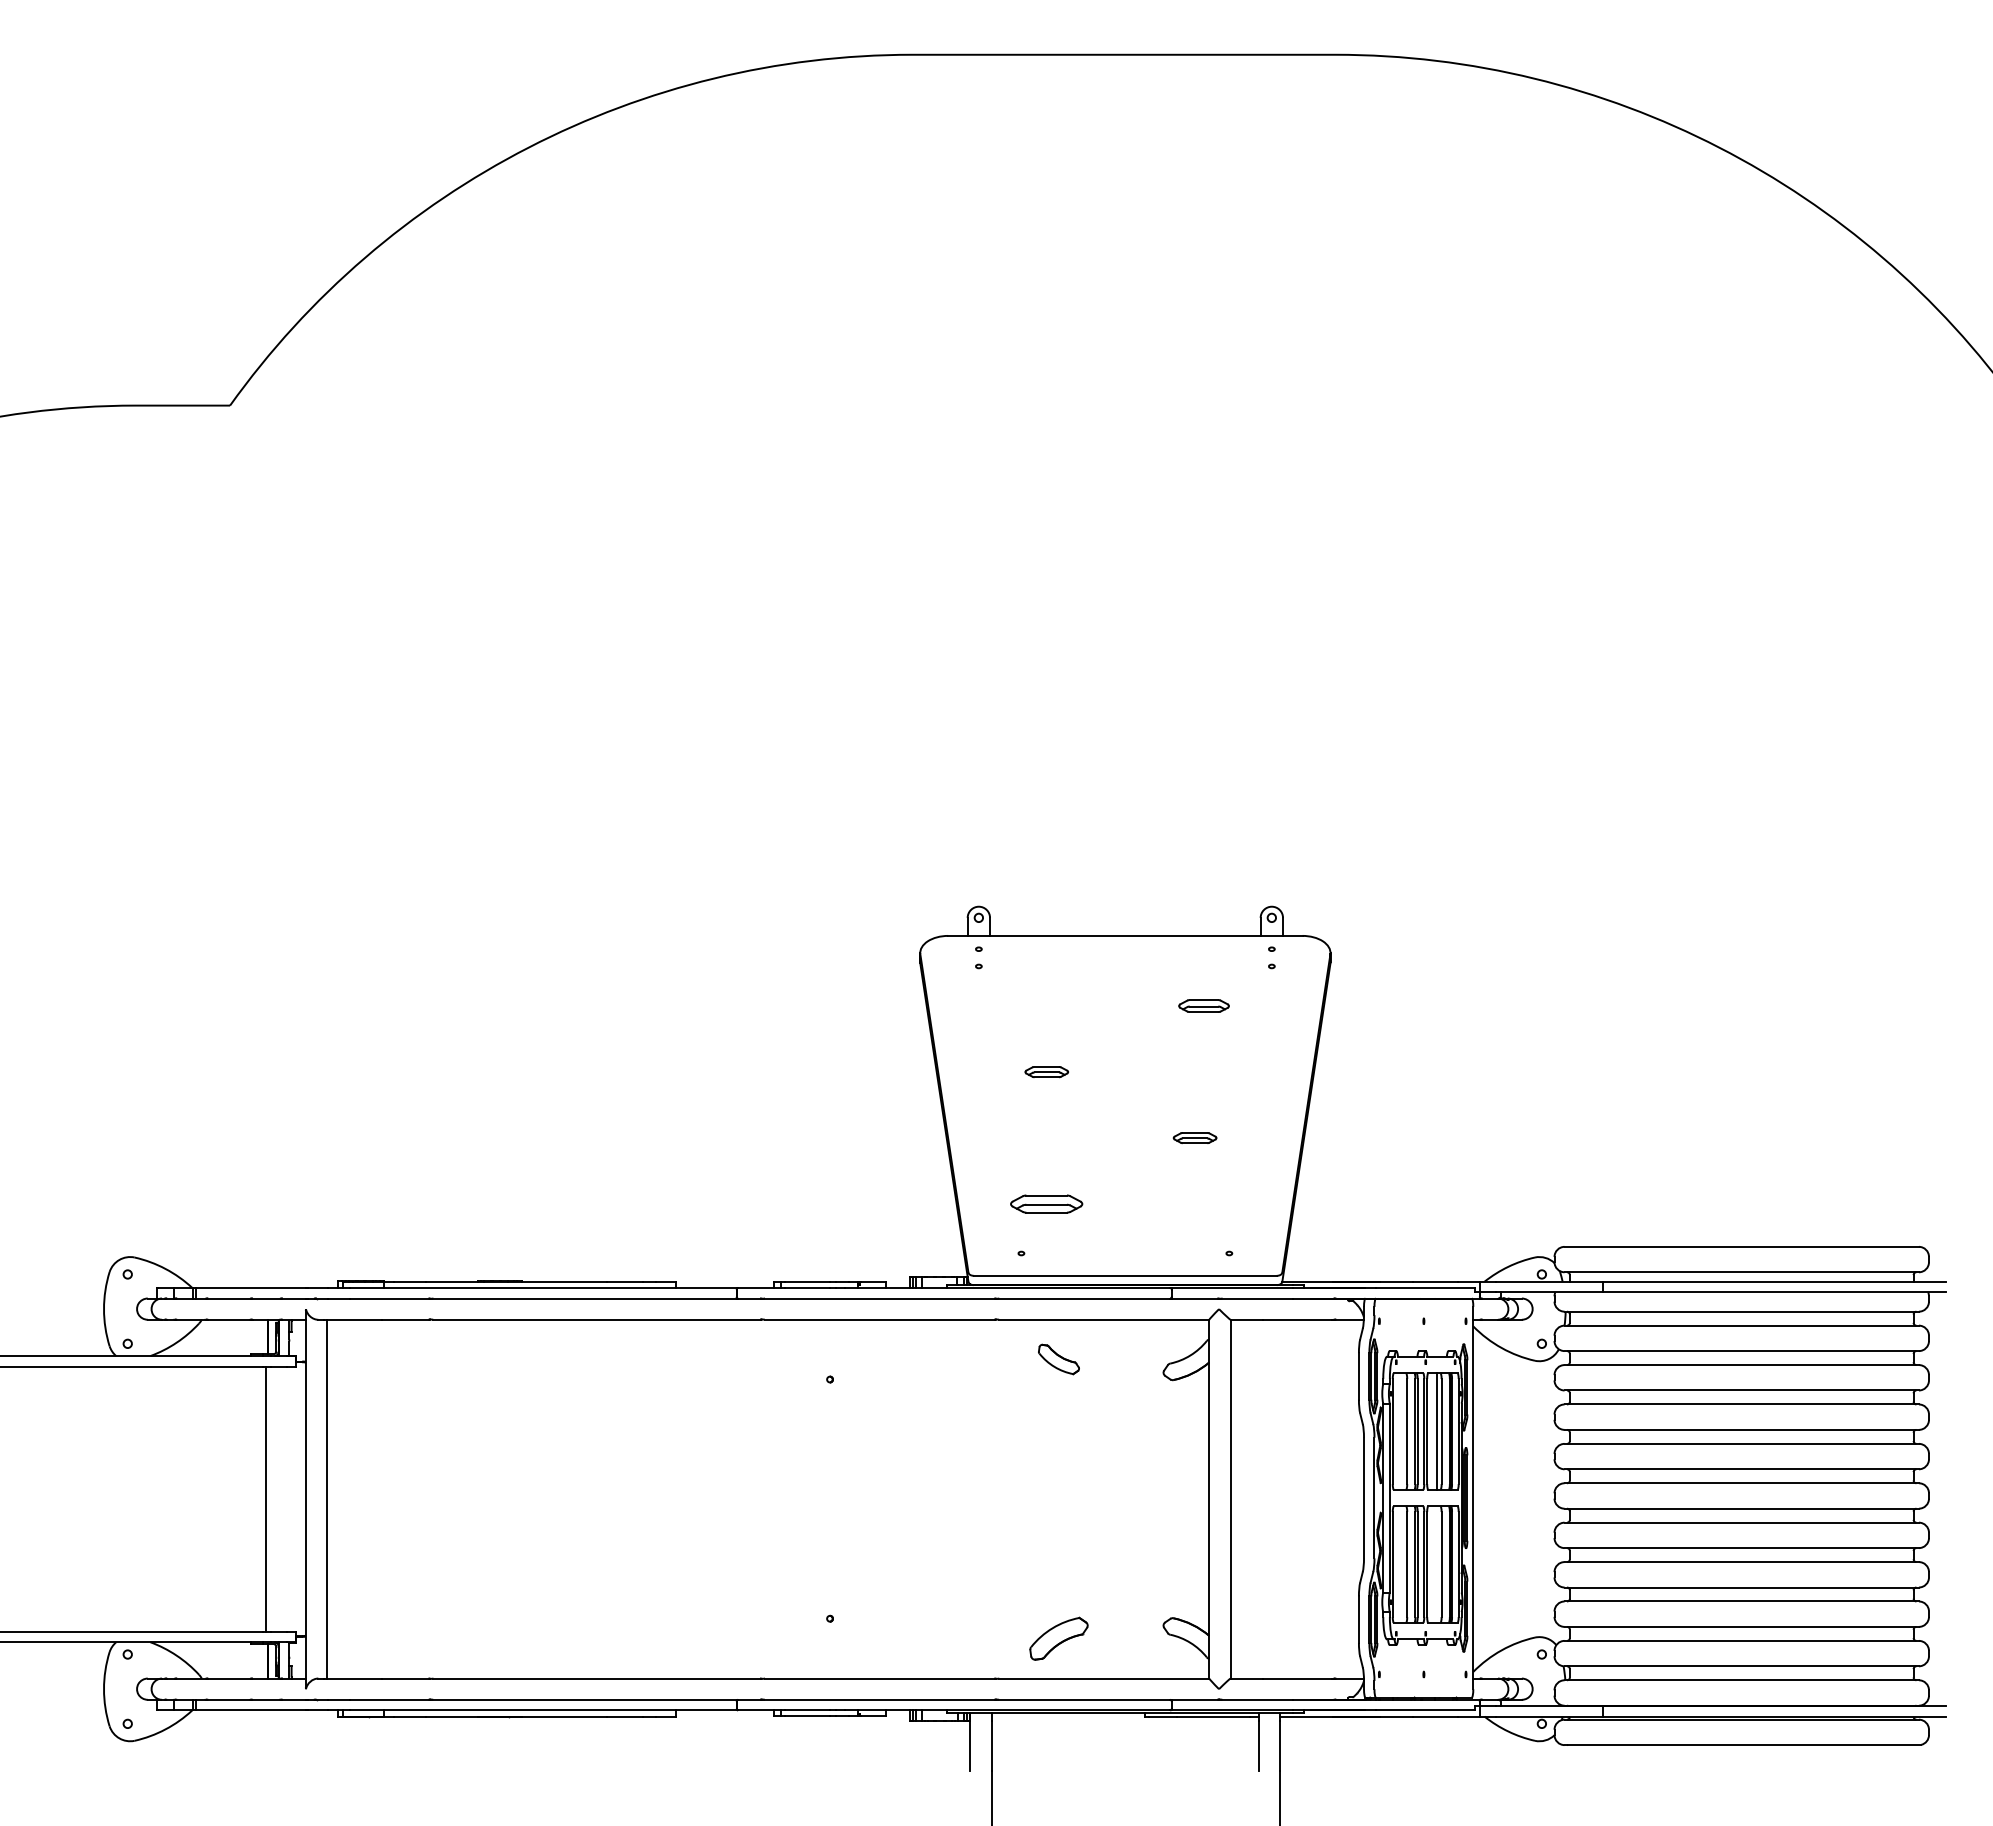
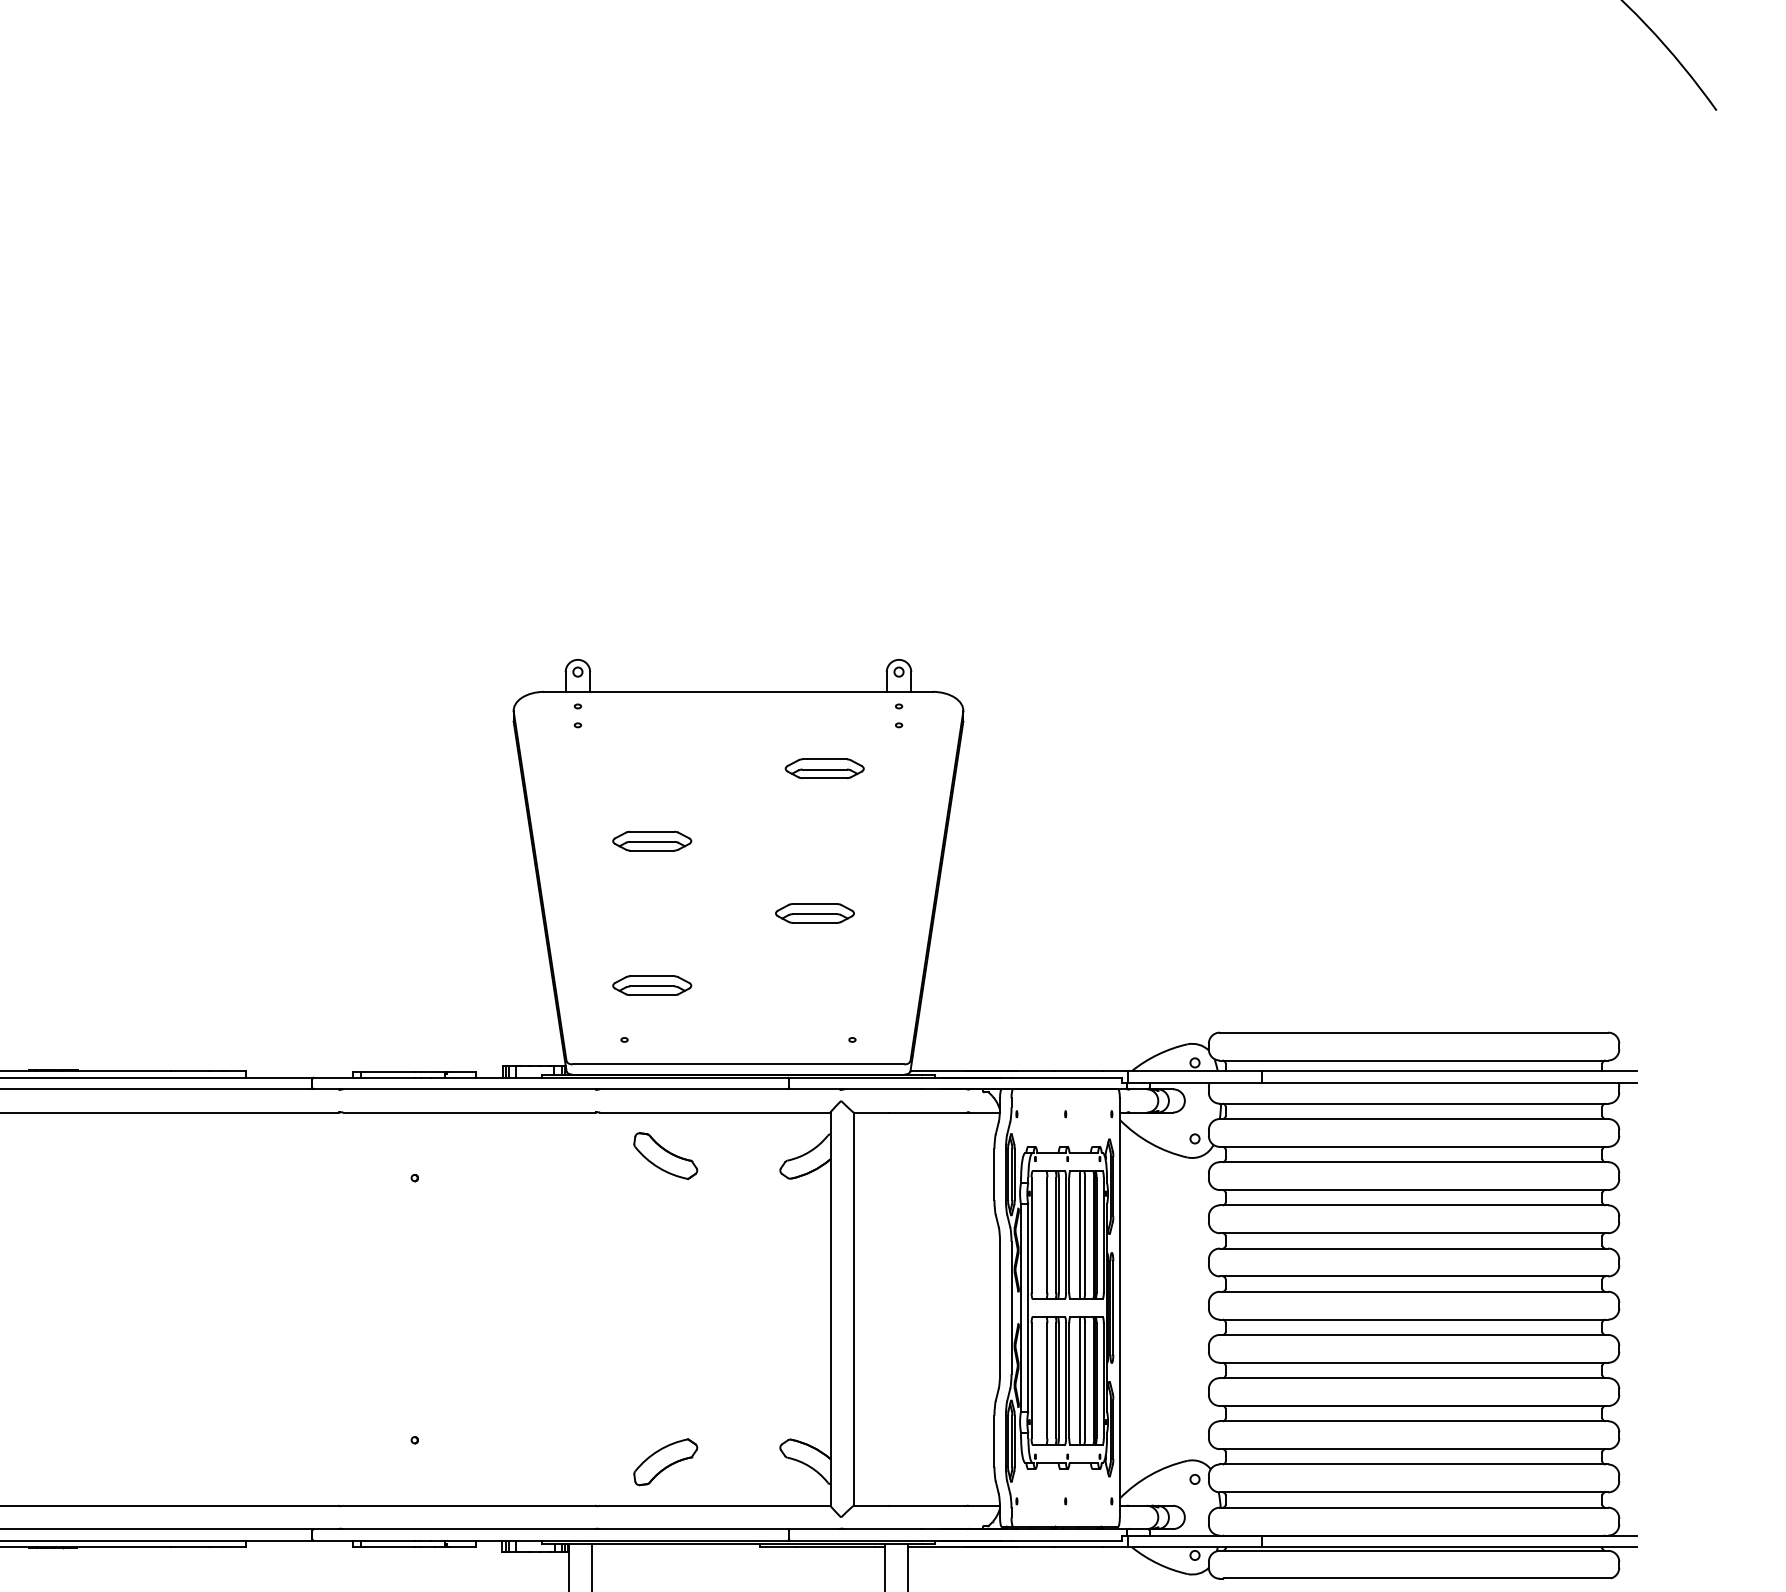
part: (1203, 1005) -> (824, 768), size x1.43
part: (1046, 1071) -> (652, 840), size x1.67
part: (1194, 1137) -> (814, 912), size x1.67
part: (1058, 1359) -> (665, 1156), size x1.43
line: (1436, 1564) -> (1079, 1380), added

